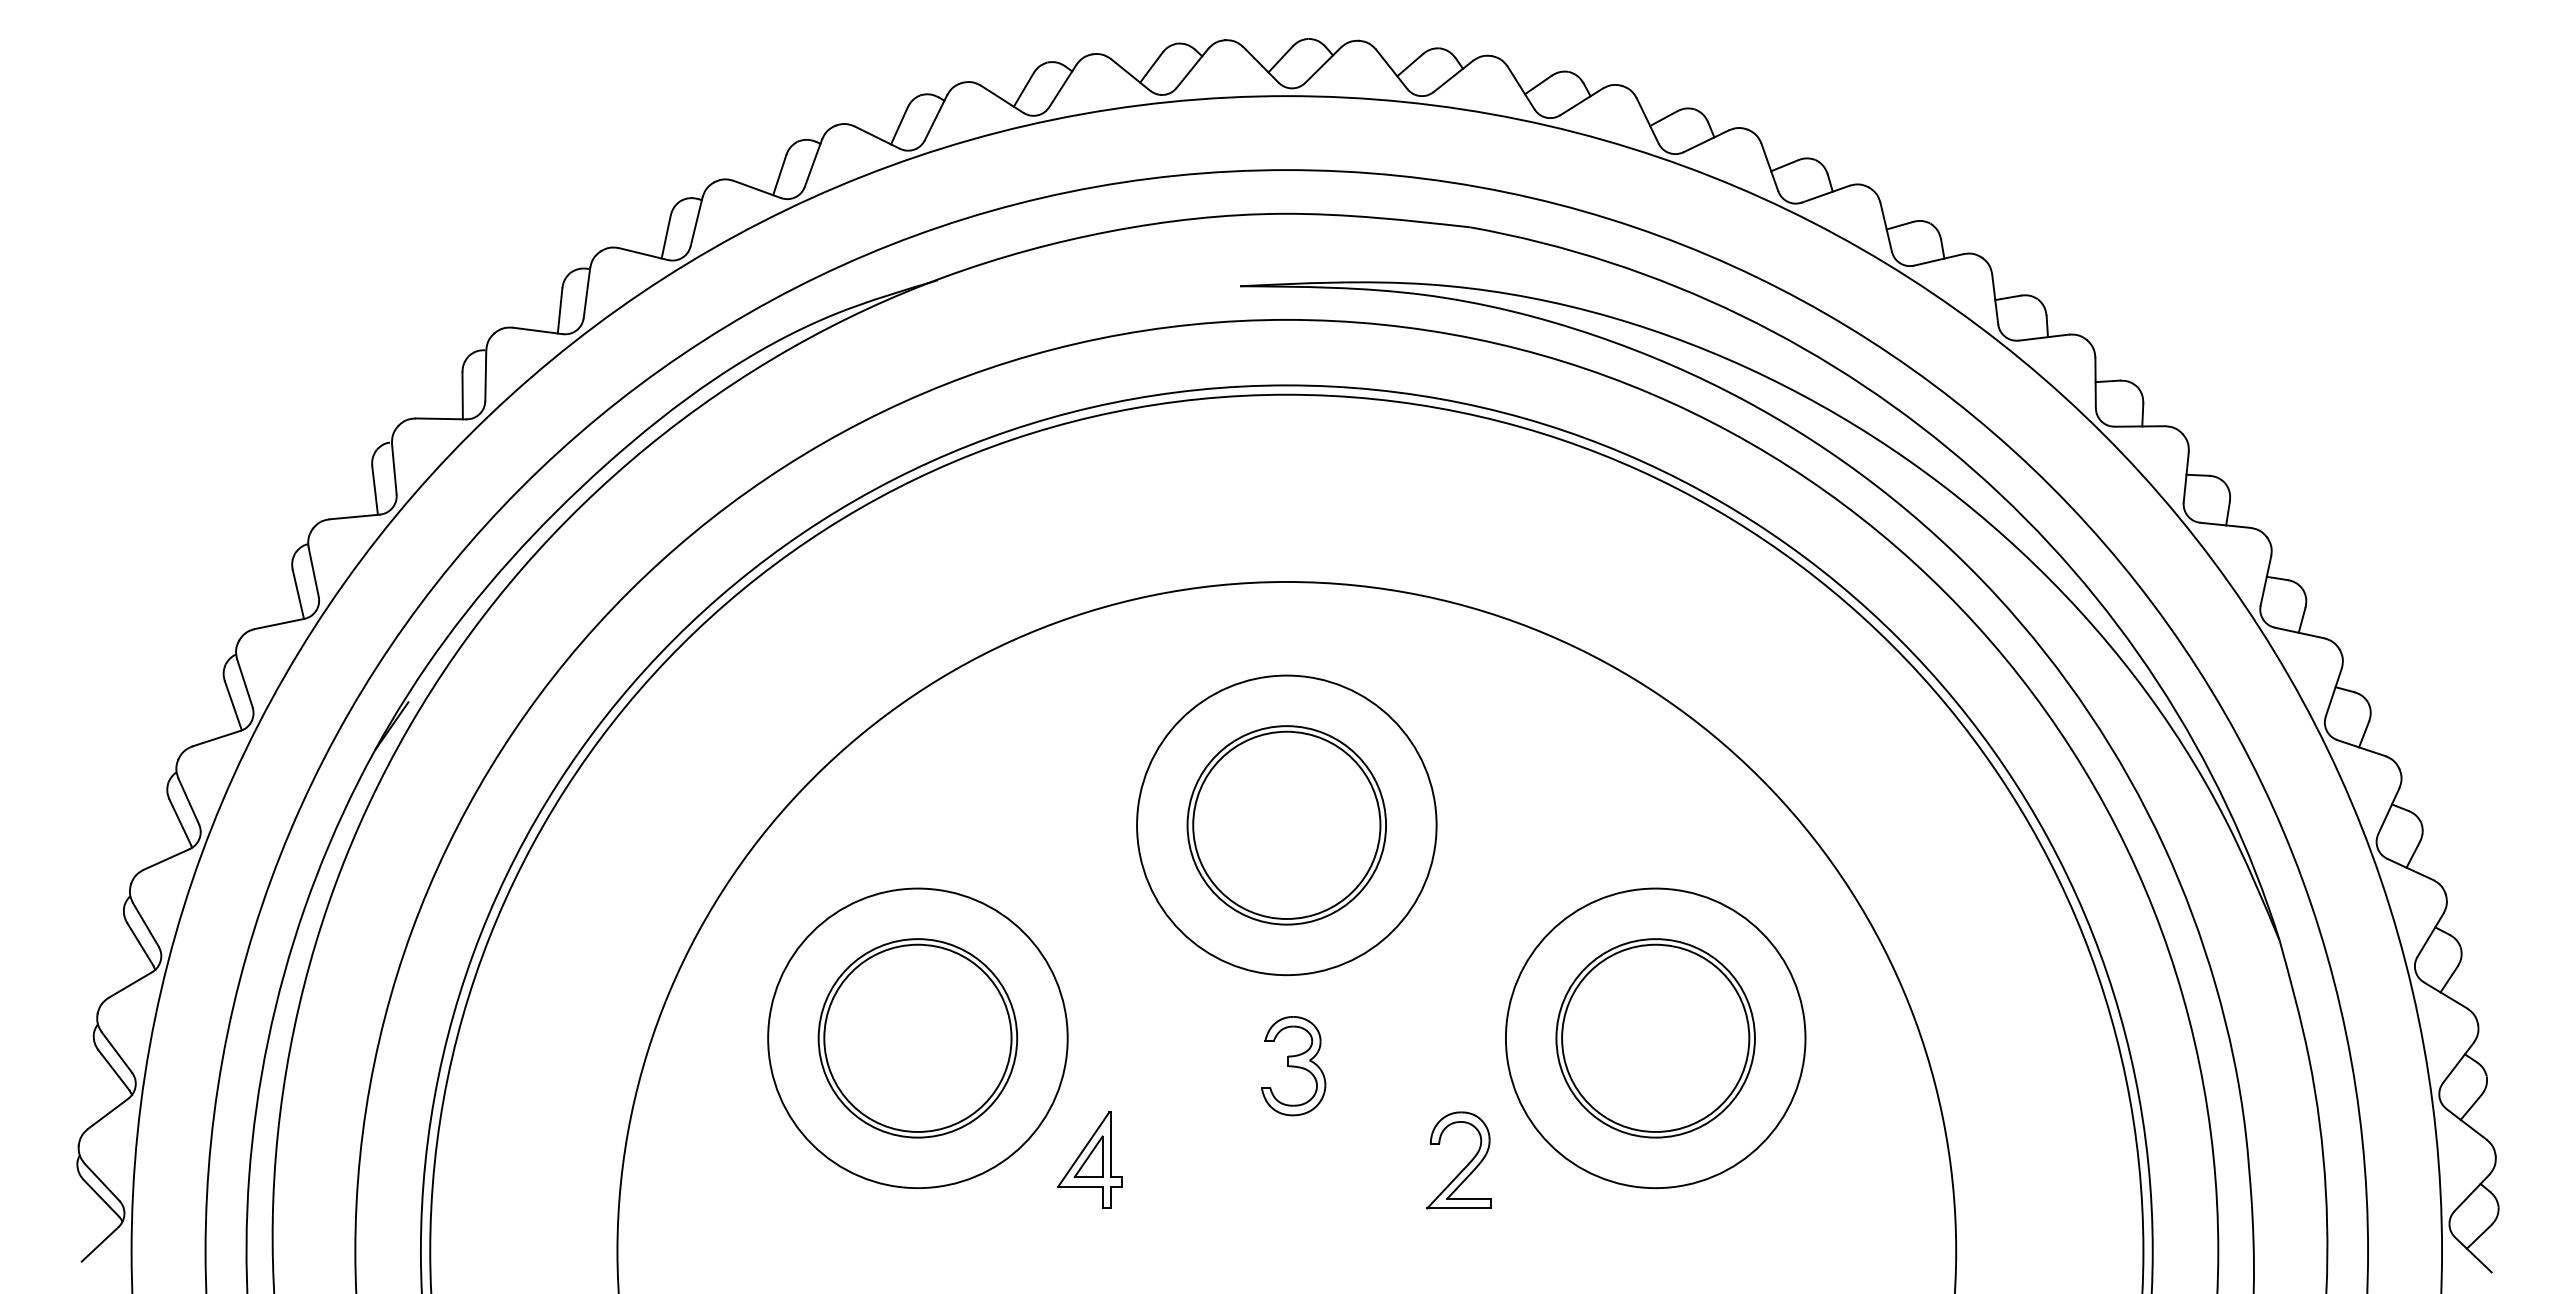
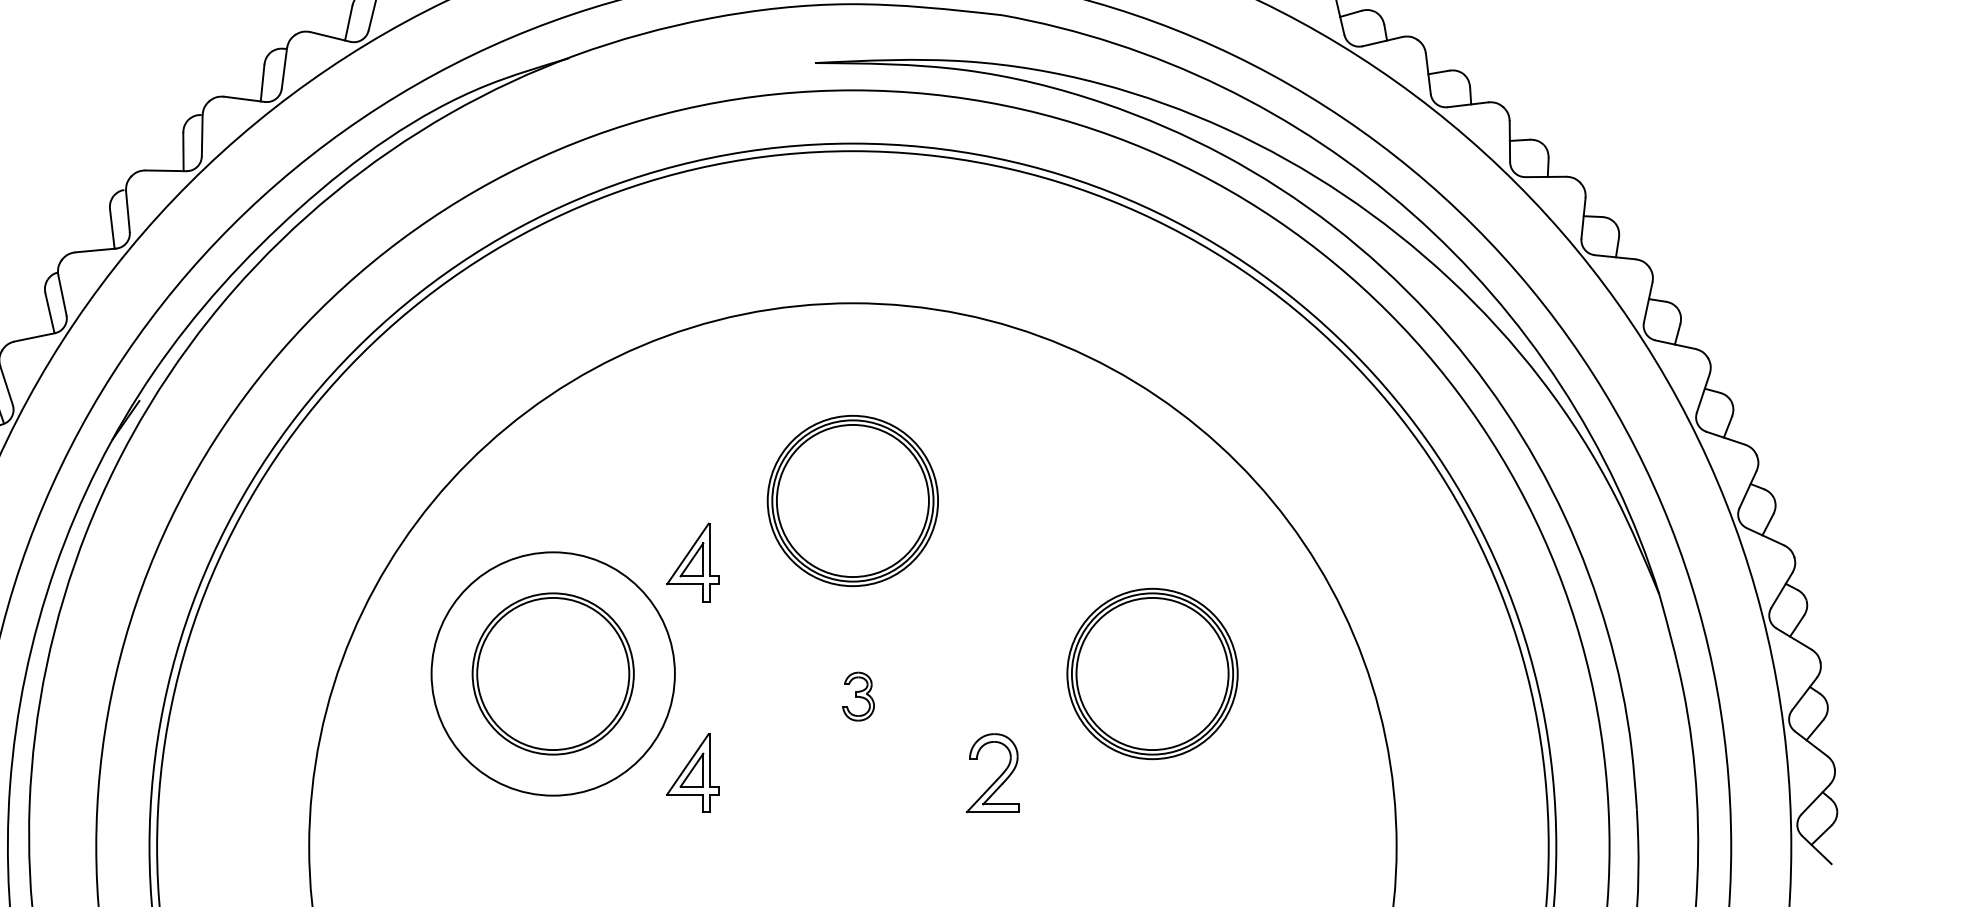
circle: (1286, 825) -> (852, 501), size x0.7
part: (1089, 900) -> (692, 562), added
circle: (1655, 1038) -> (1152, 674), size x0.7
part: (1293, 1066) -> (858, 696), size x0.6

